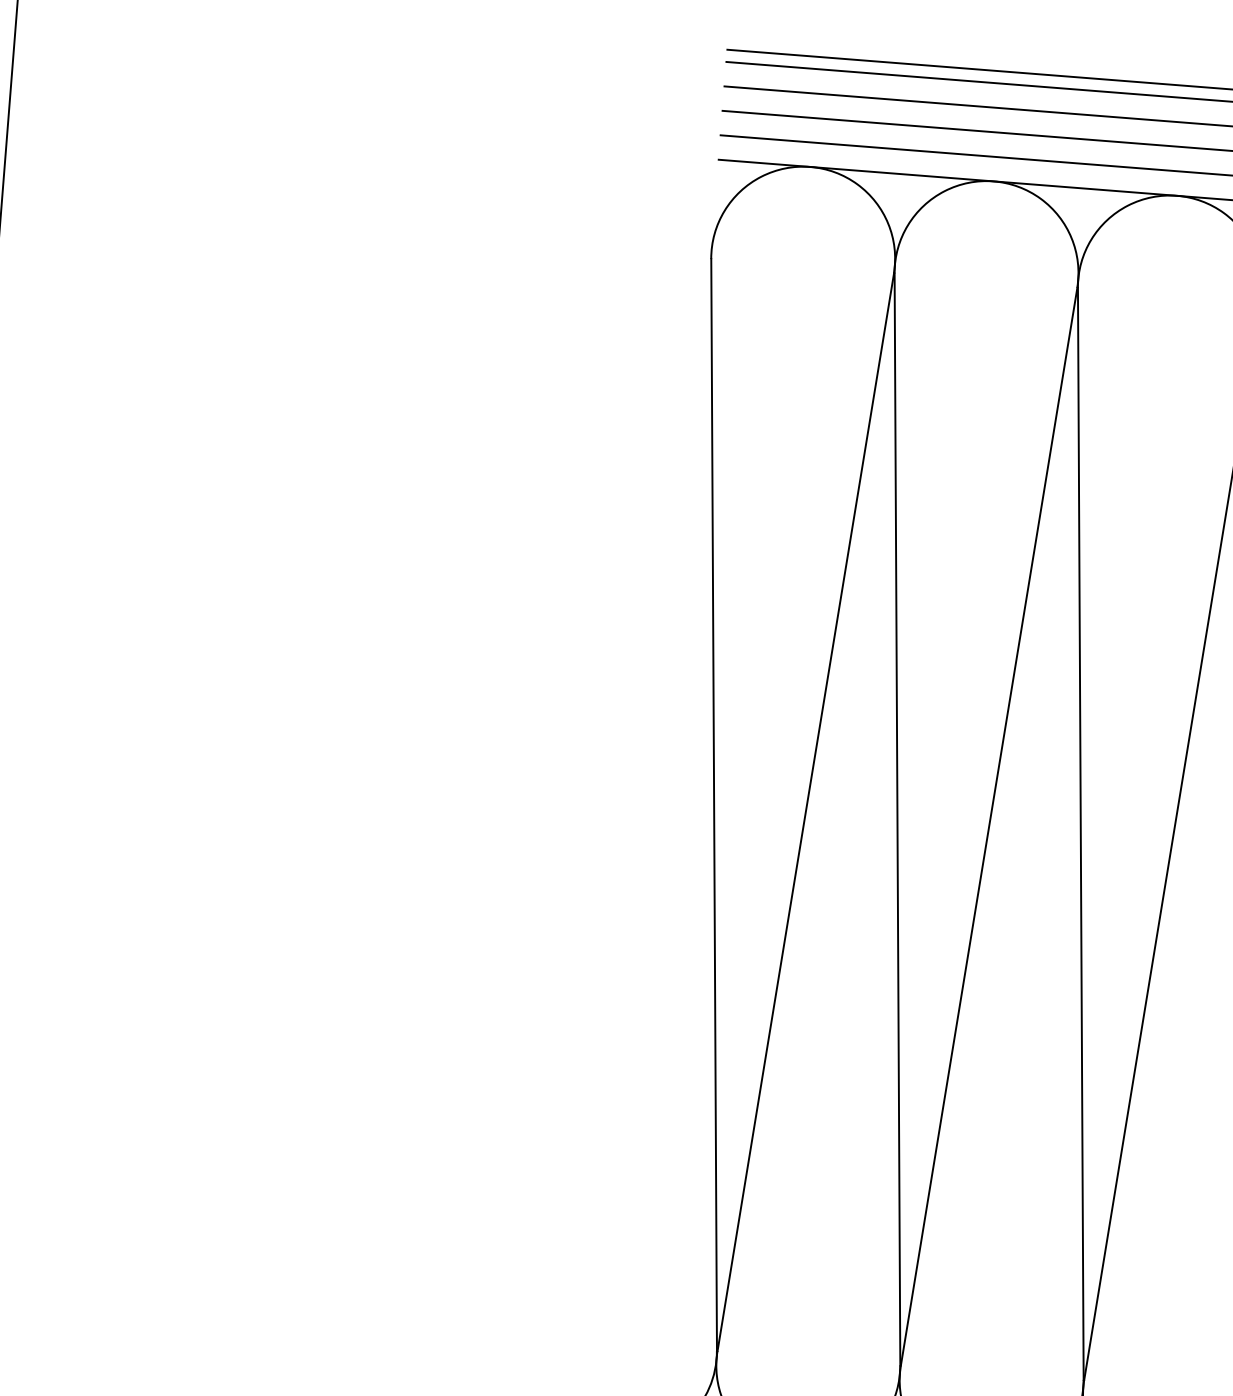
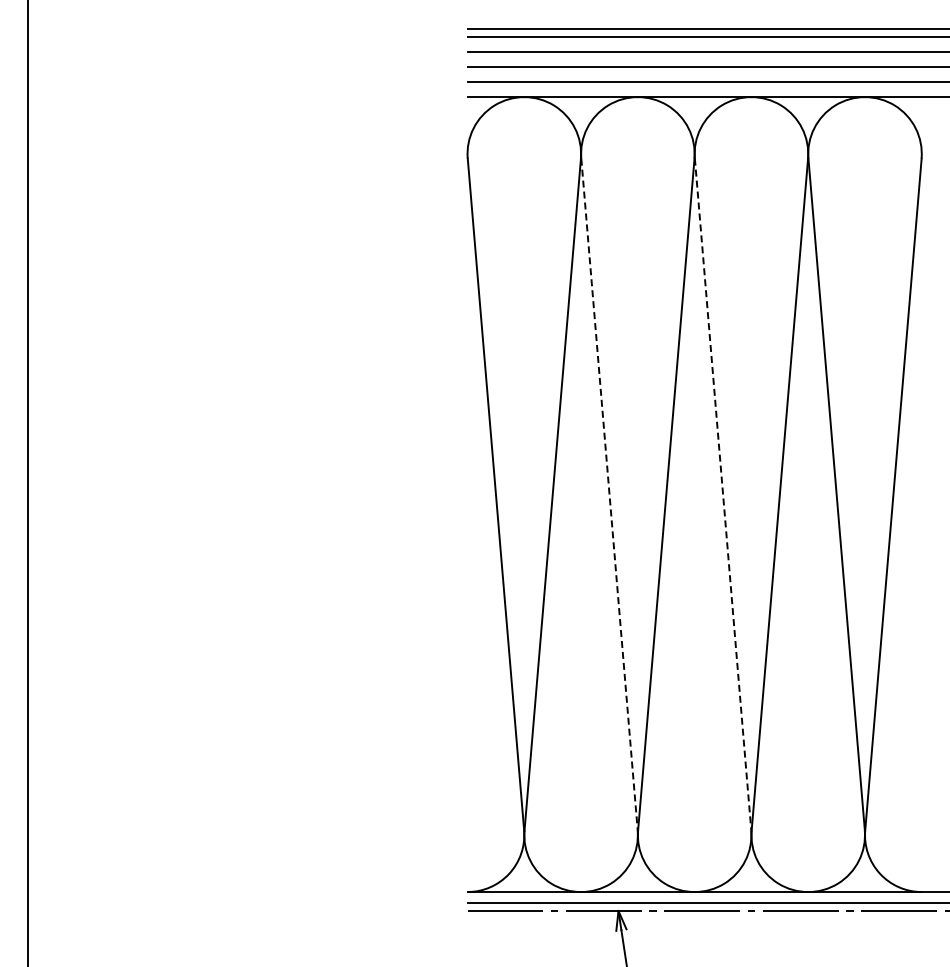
line: (897, 820) -> (609, 495), solid -> dashed
line: (1081, 835) -> (723, 495), solid -> dashed

